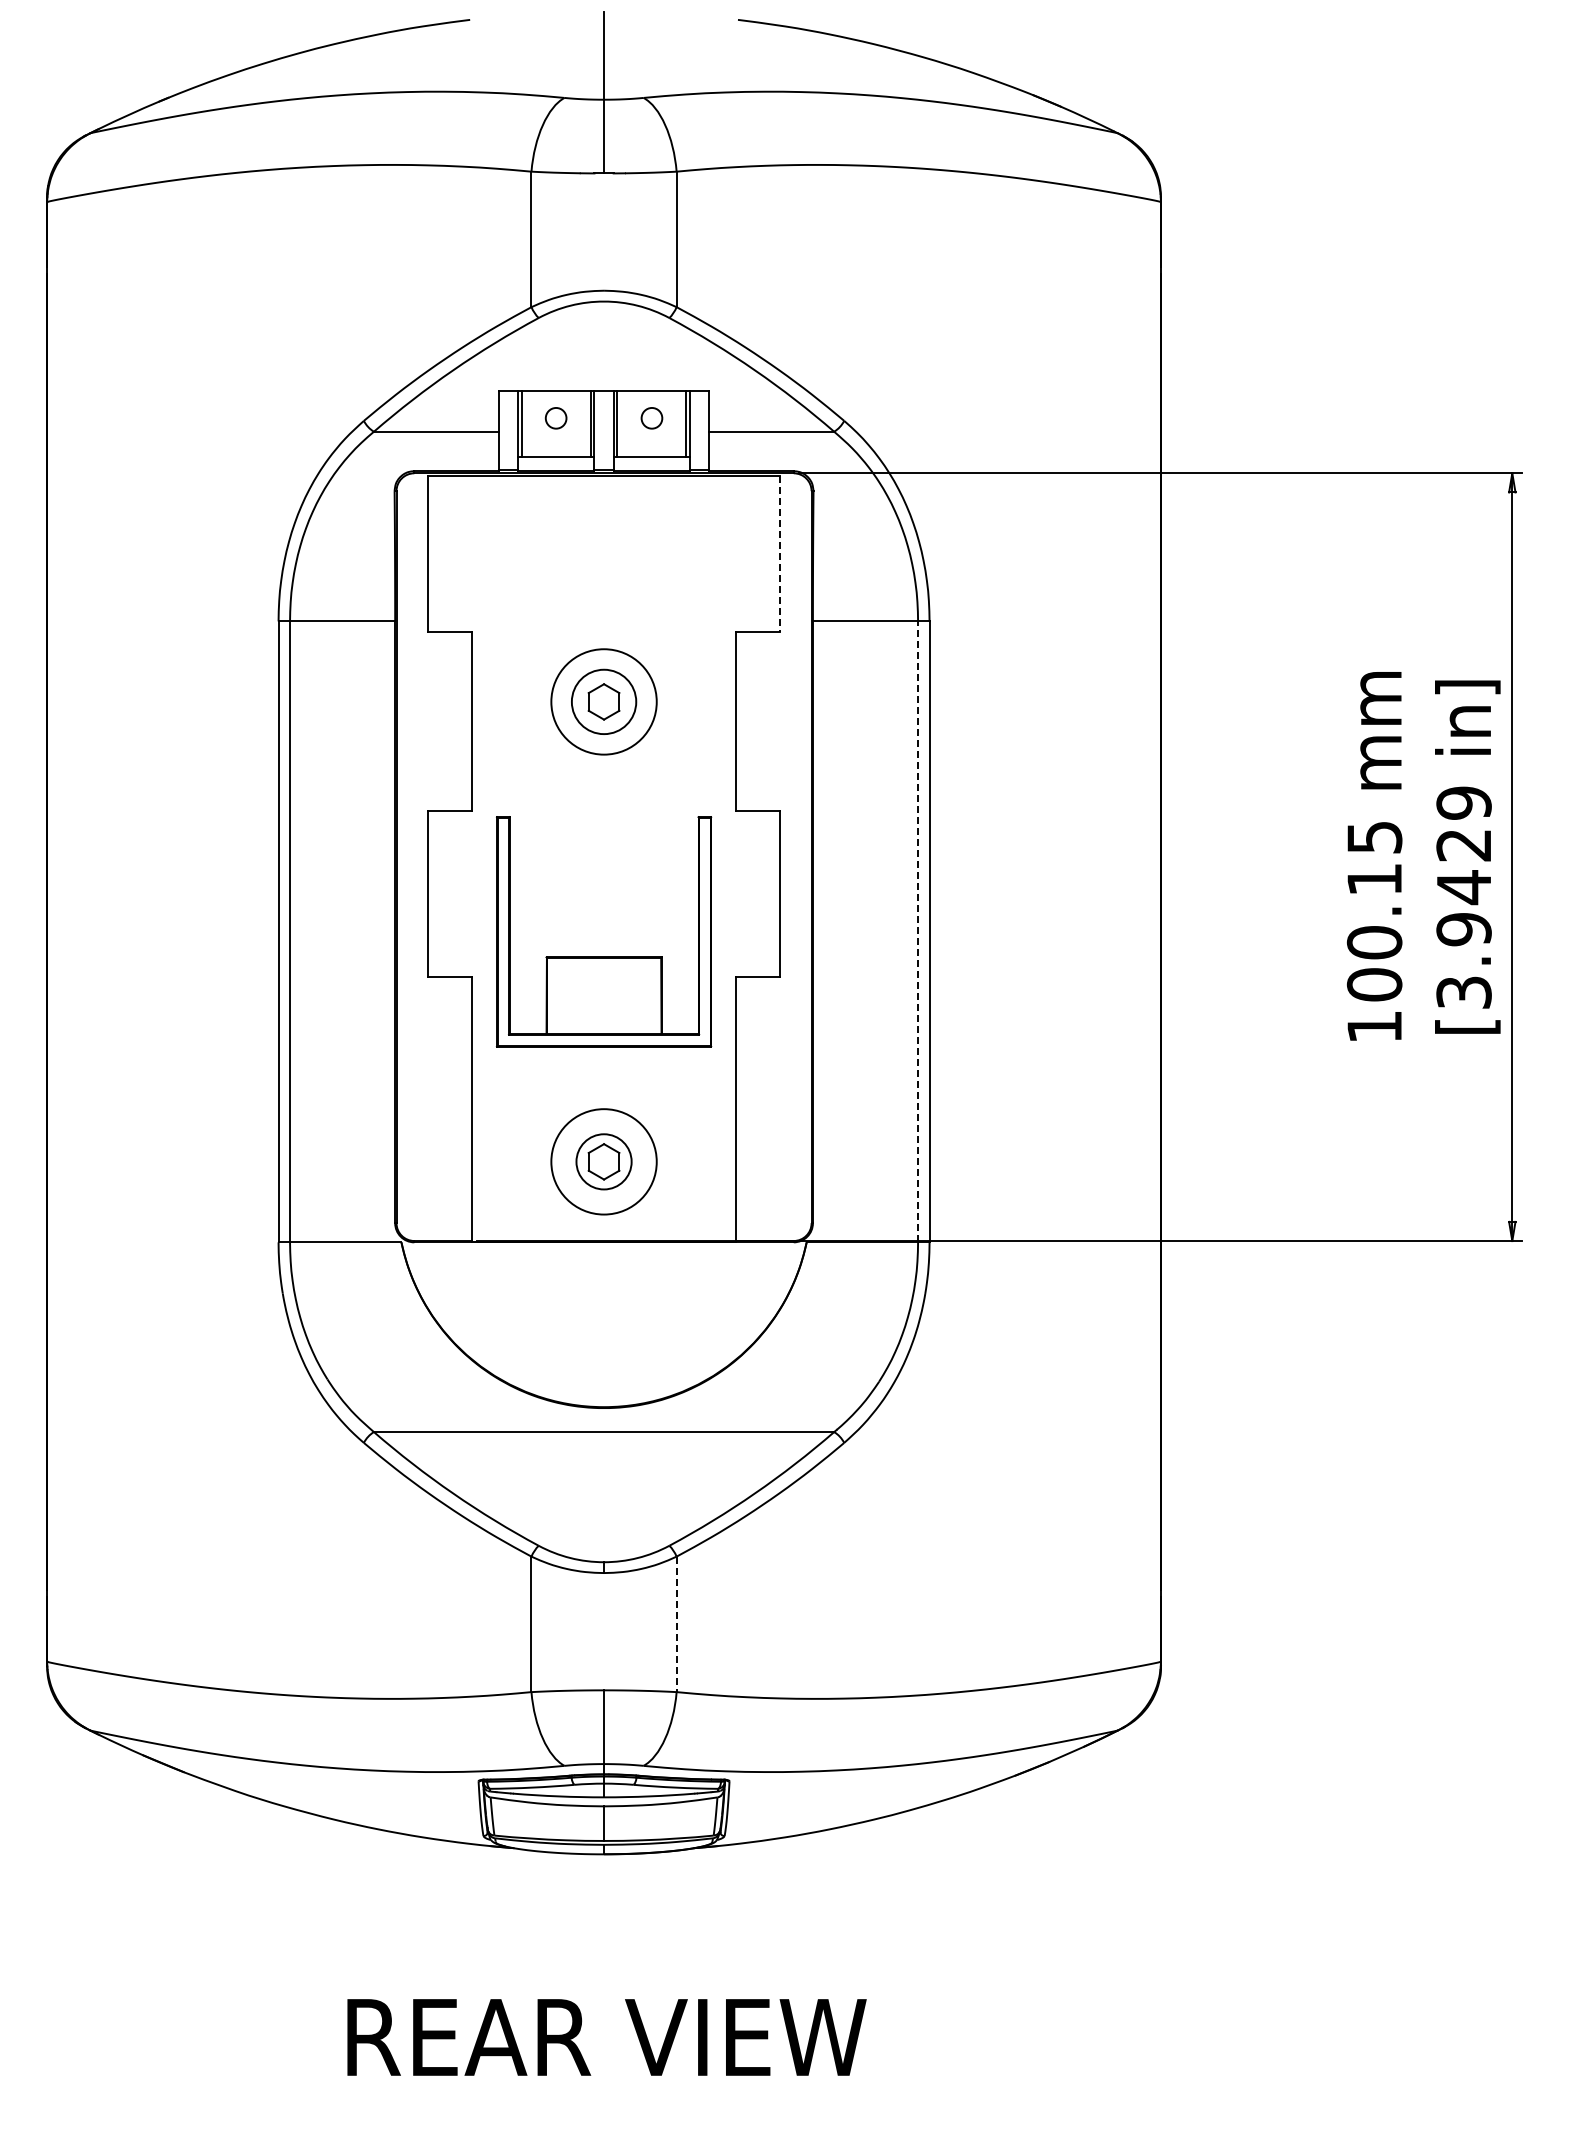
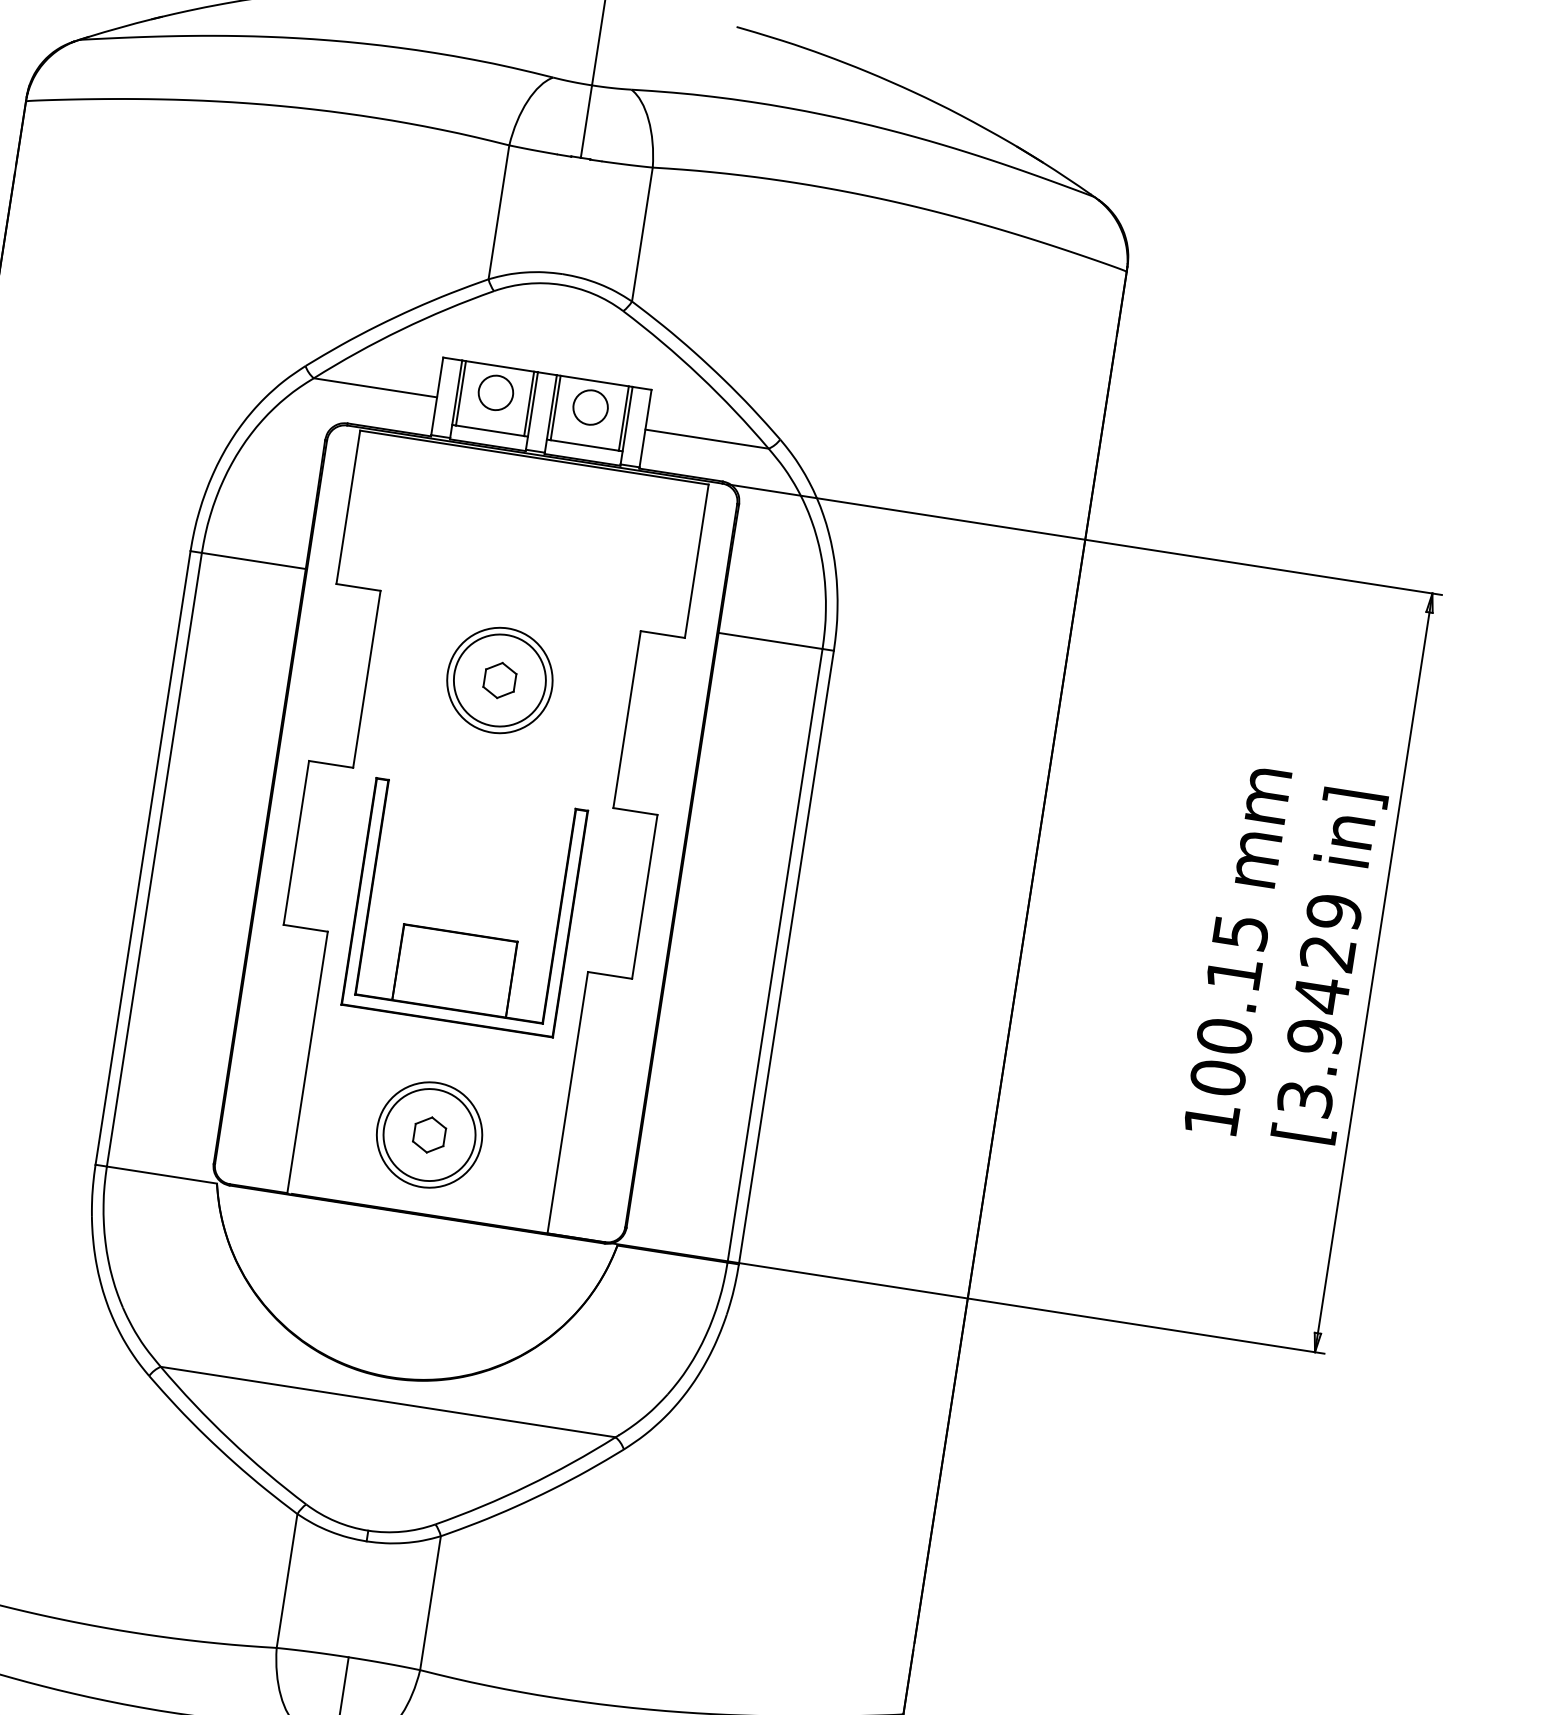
circle: (555, 418) -> (495, 392), size x1.67
circle: (651, 418) -> (590, 407), size x1.67
line: (780, 553) -> (696, 560), dashed -> solid
circle: (604, 701) -> (500, 680), size x1.43
line: (918, 931) -> (775, 955), dashed -> solid
circle: (604, 1161) -> (430, 1134), size x1.67
line: (676, 1624) -> (430, 1603), dashed -> solid

